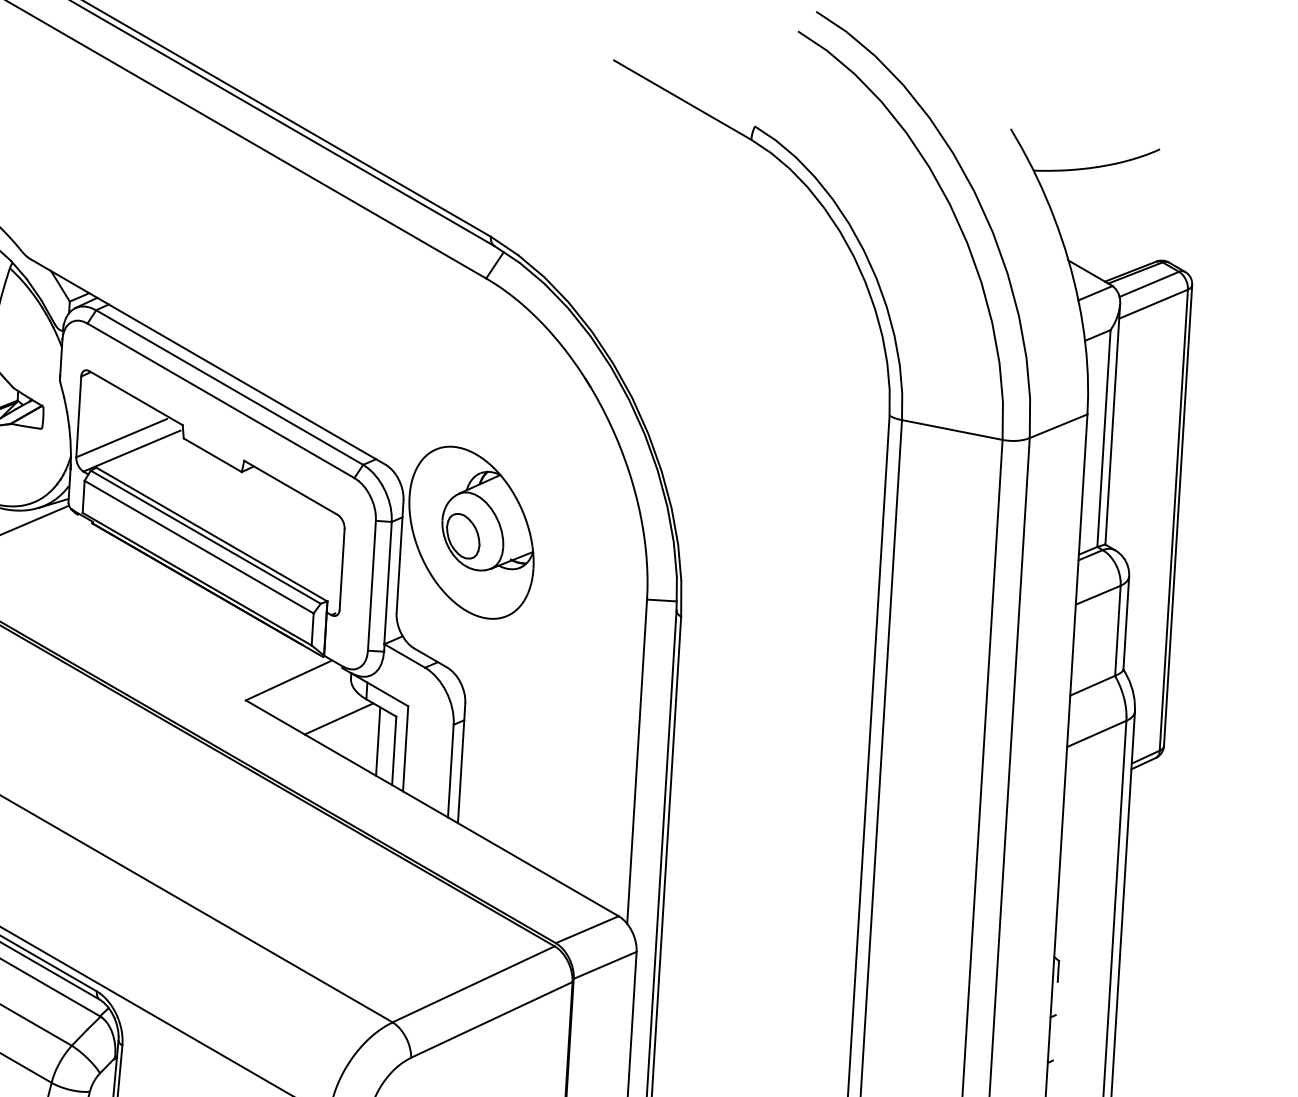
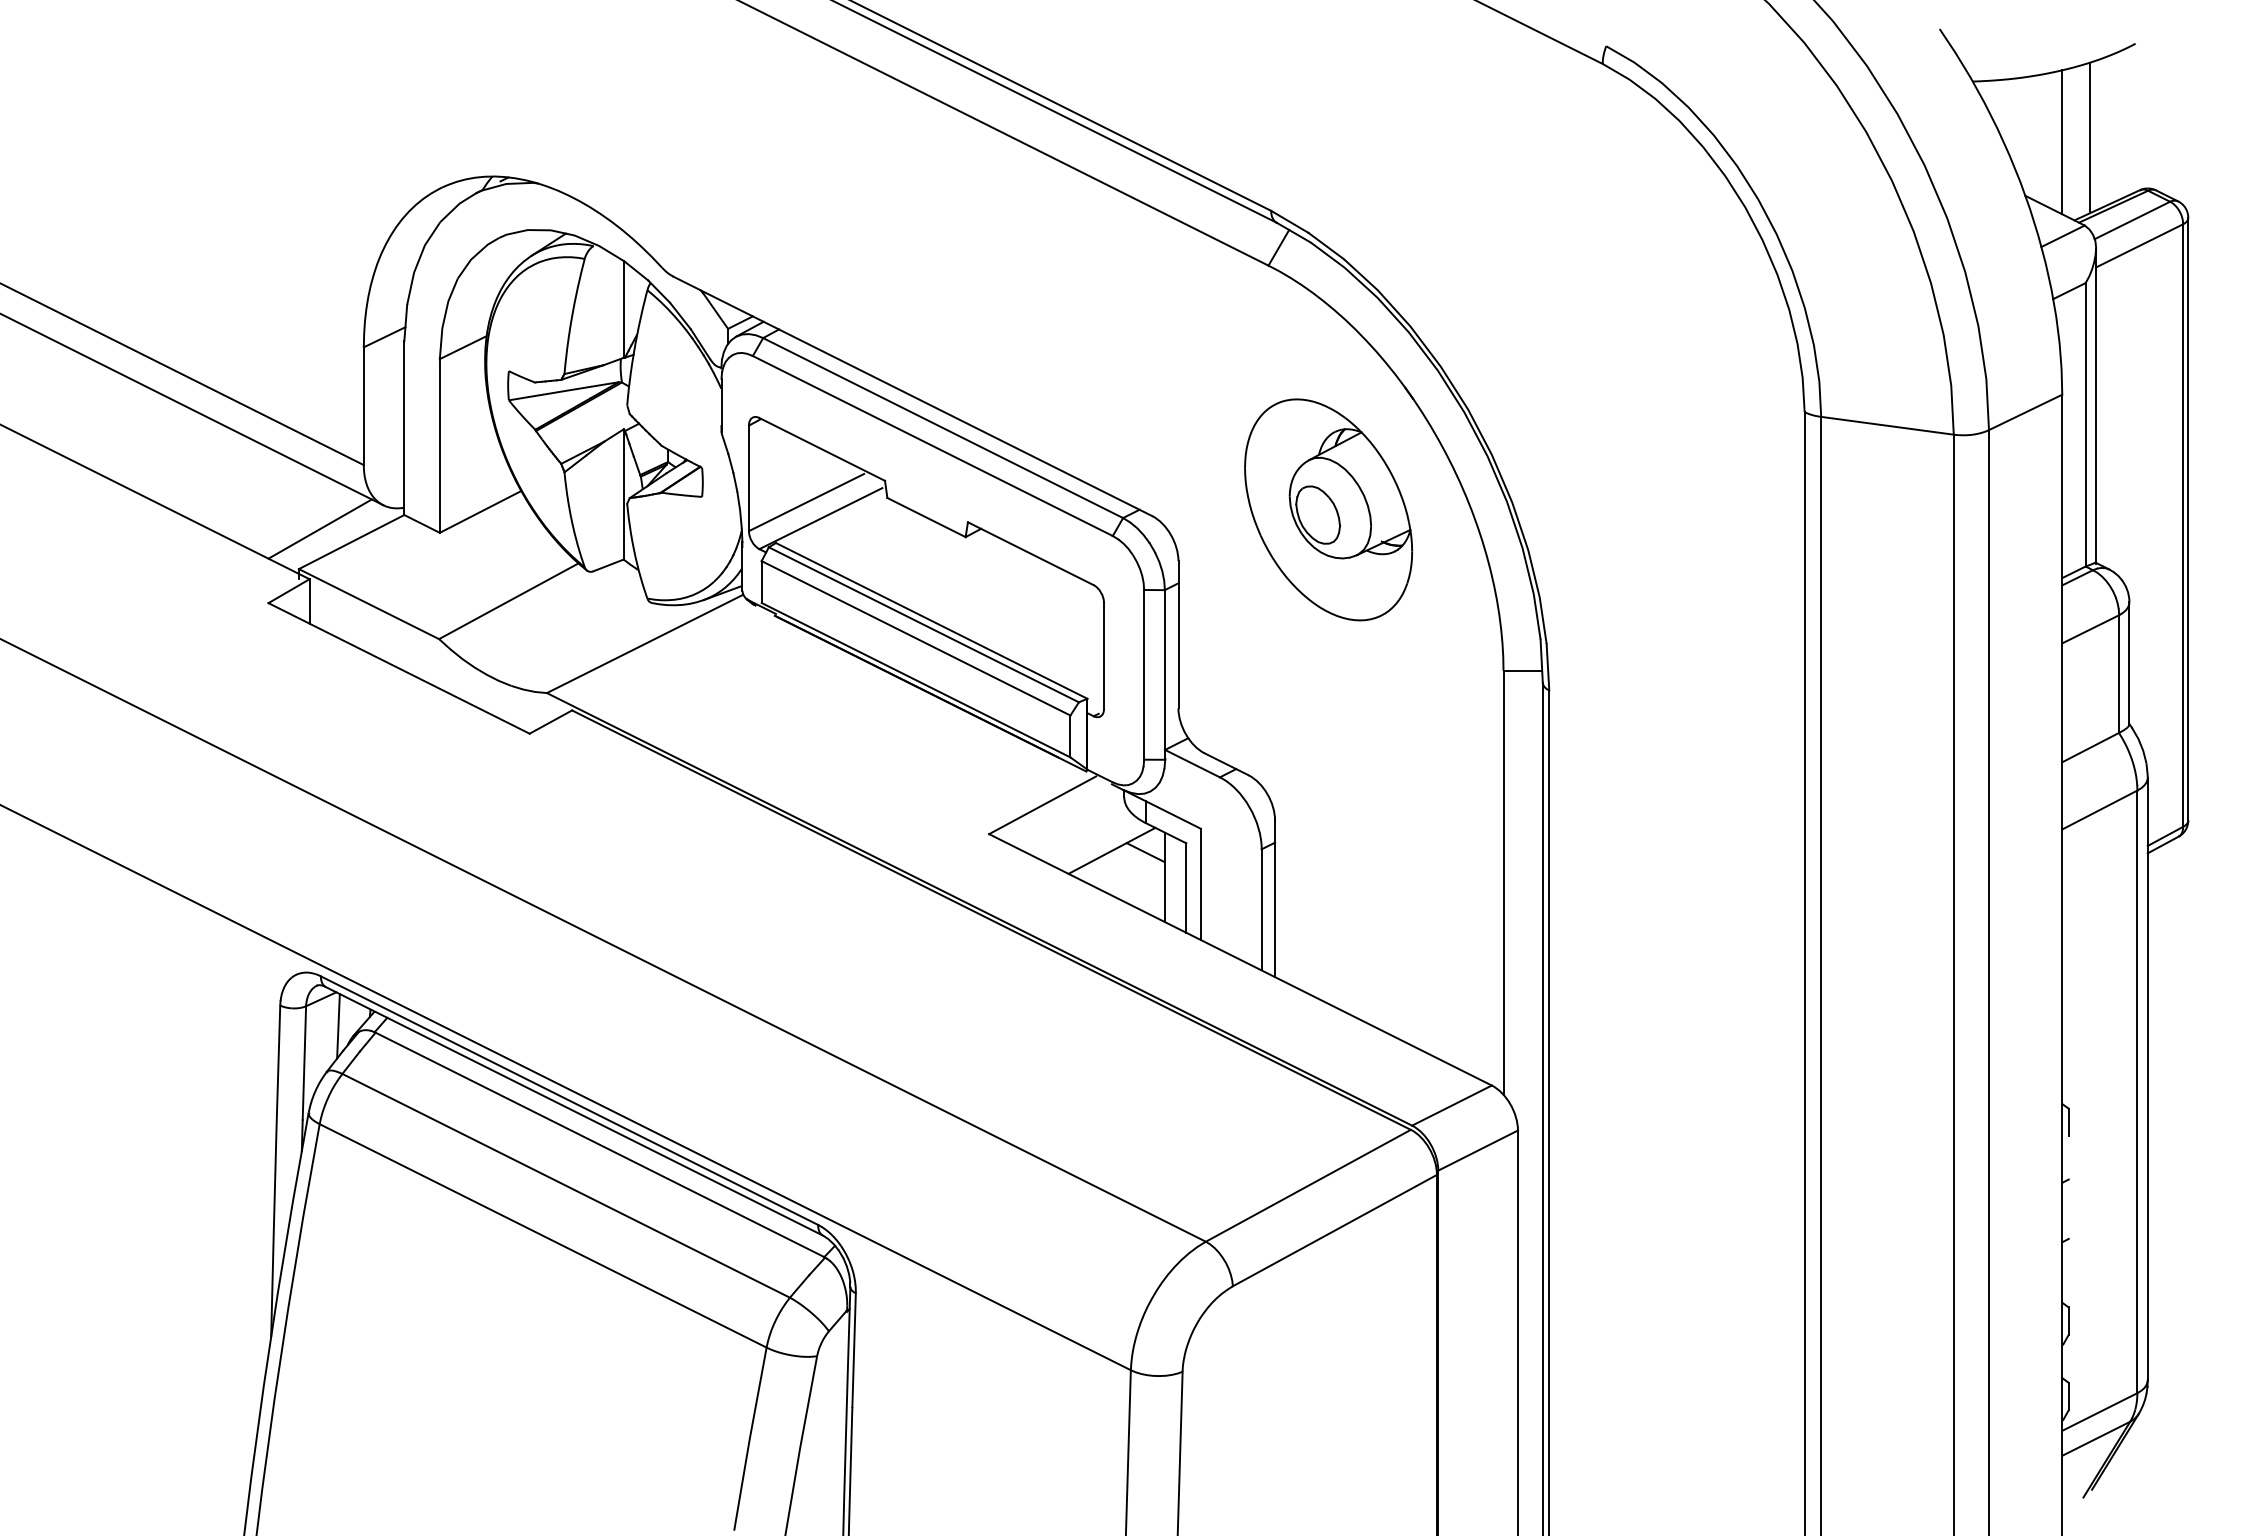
line: (1120, 218) -> (2089, 137), added
line: (1099, 221) -> (2062, 142), added
part: (471, 532) -> (1328, 509), moved
line: (364, 721) -> (1145, 852), added

